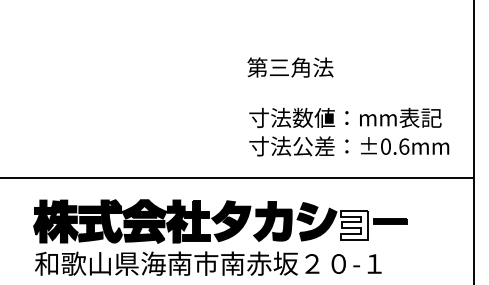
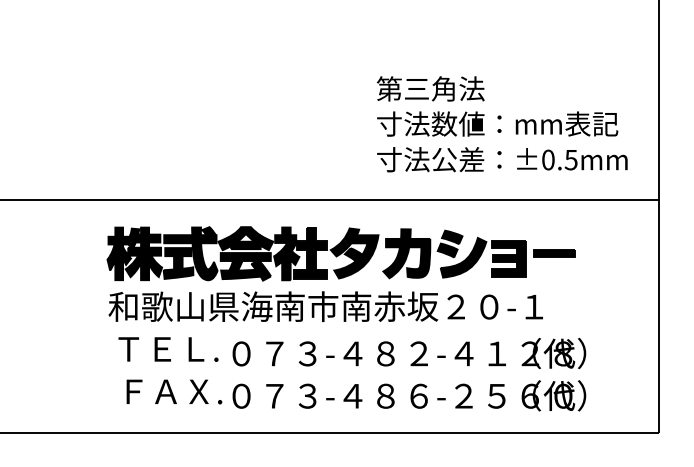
text: (290, 67) -> (430, 88), moved
text: (403, 146) -> (570, 159), ±0.6mm -> ±0.5mm
fill: (354, 225) -> (508, 258), added

